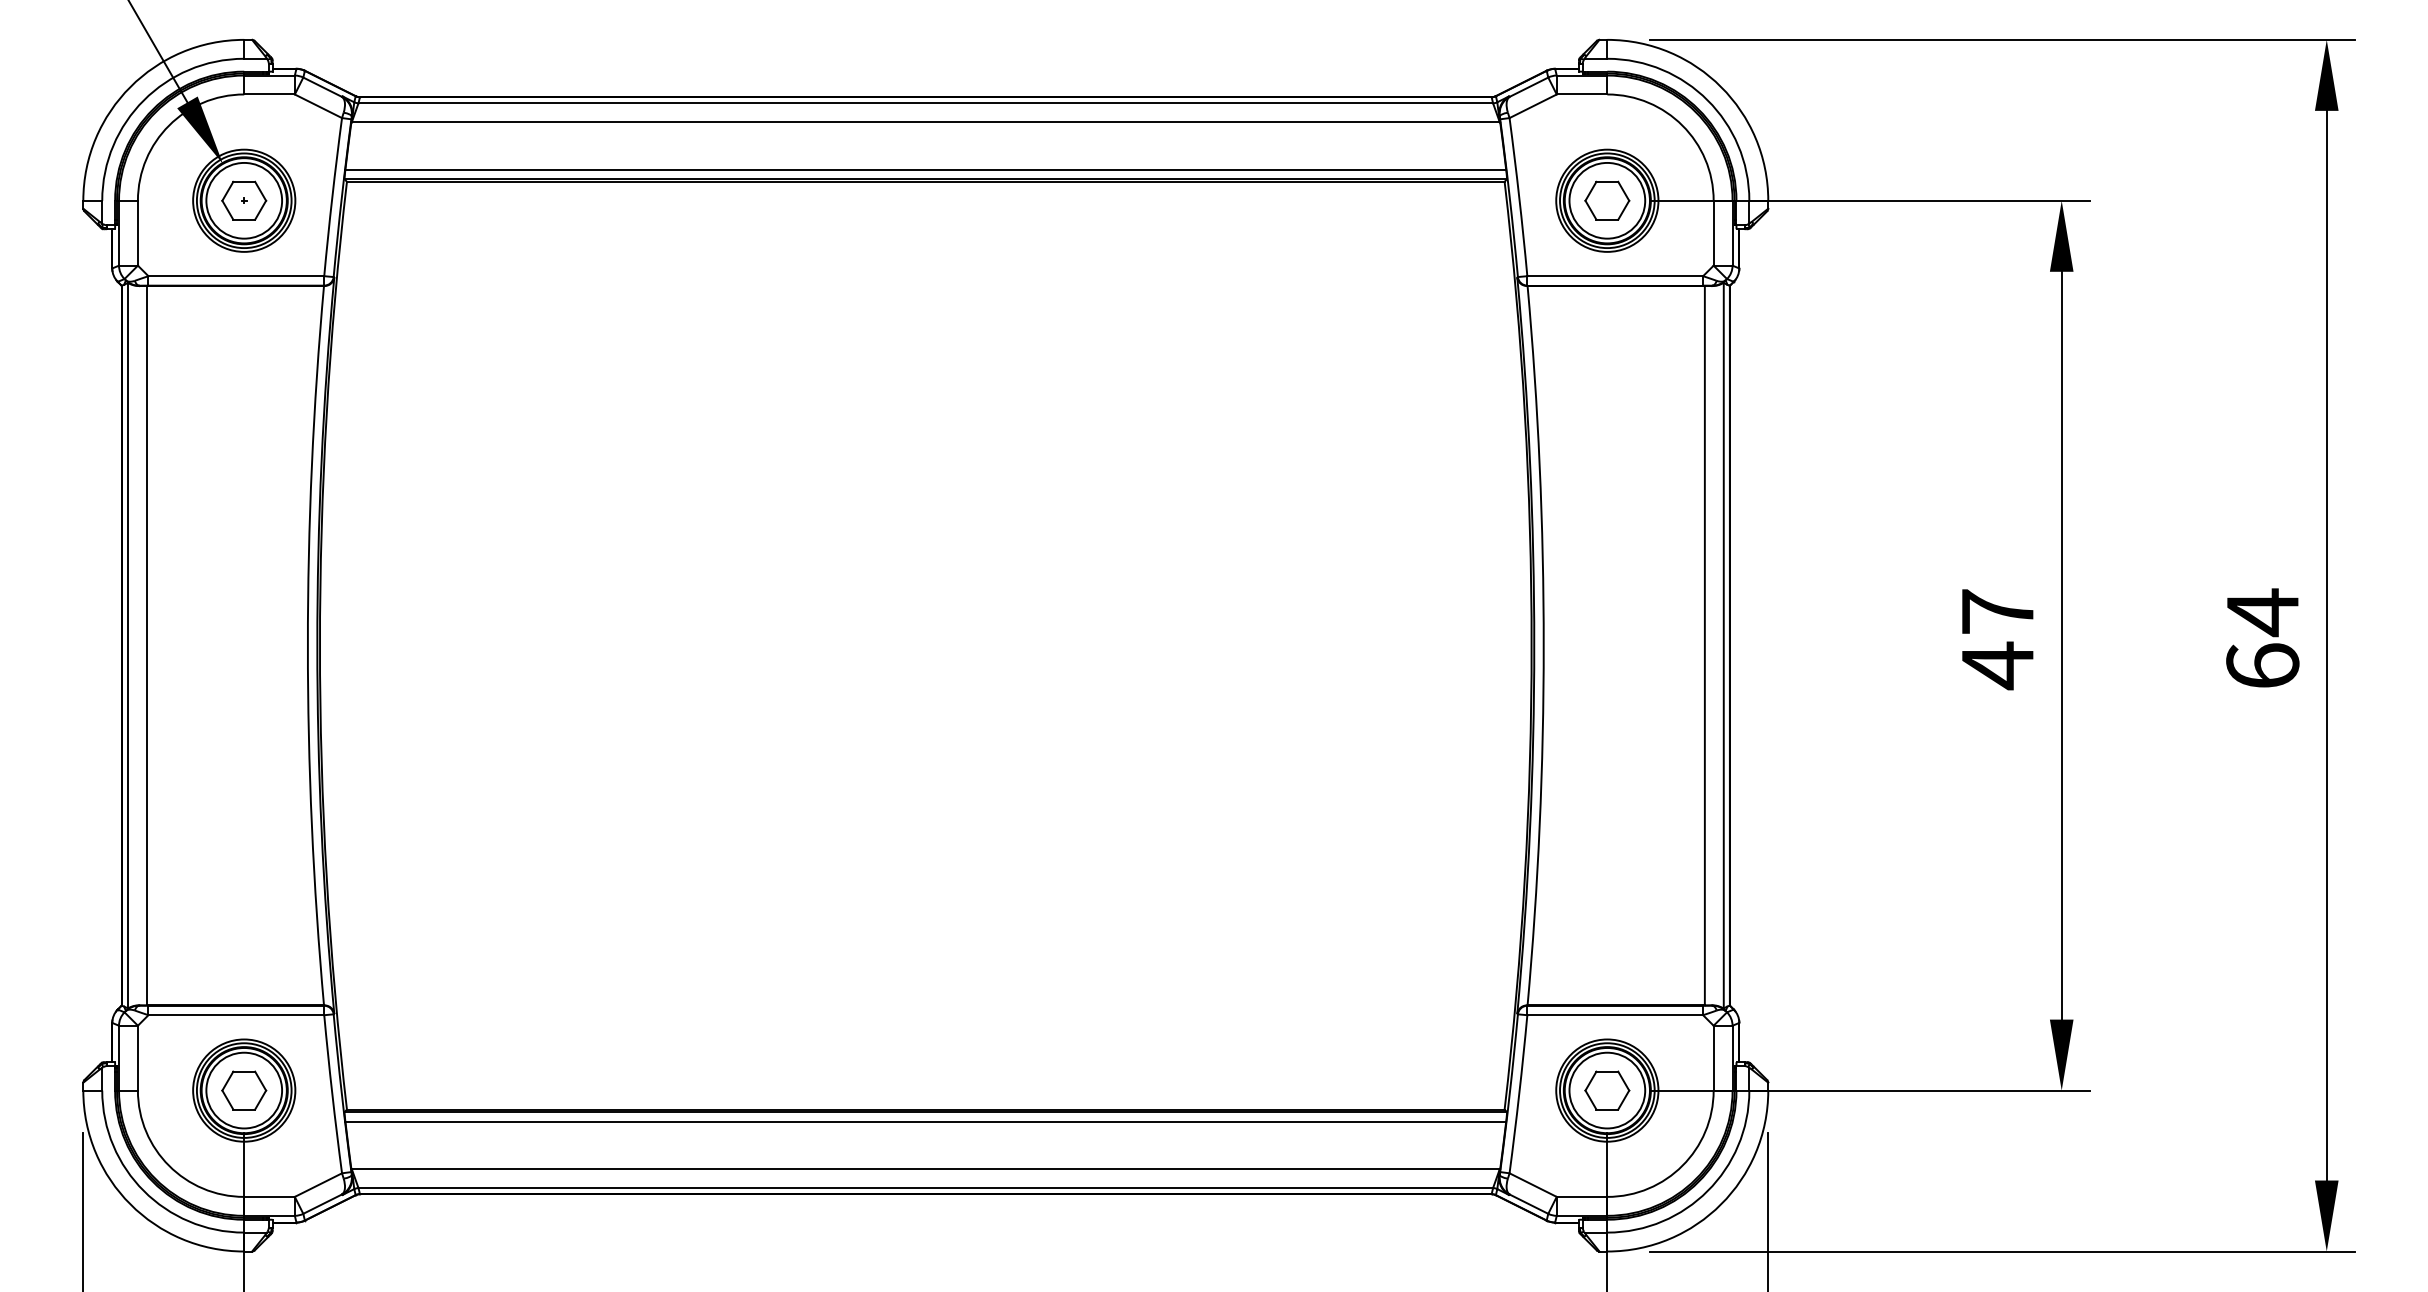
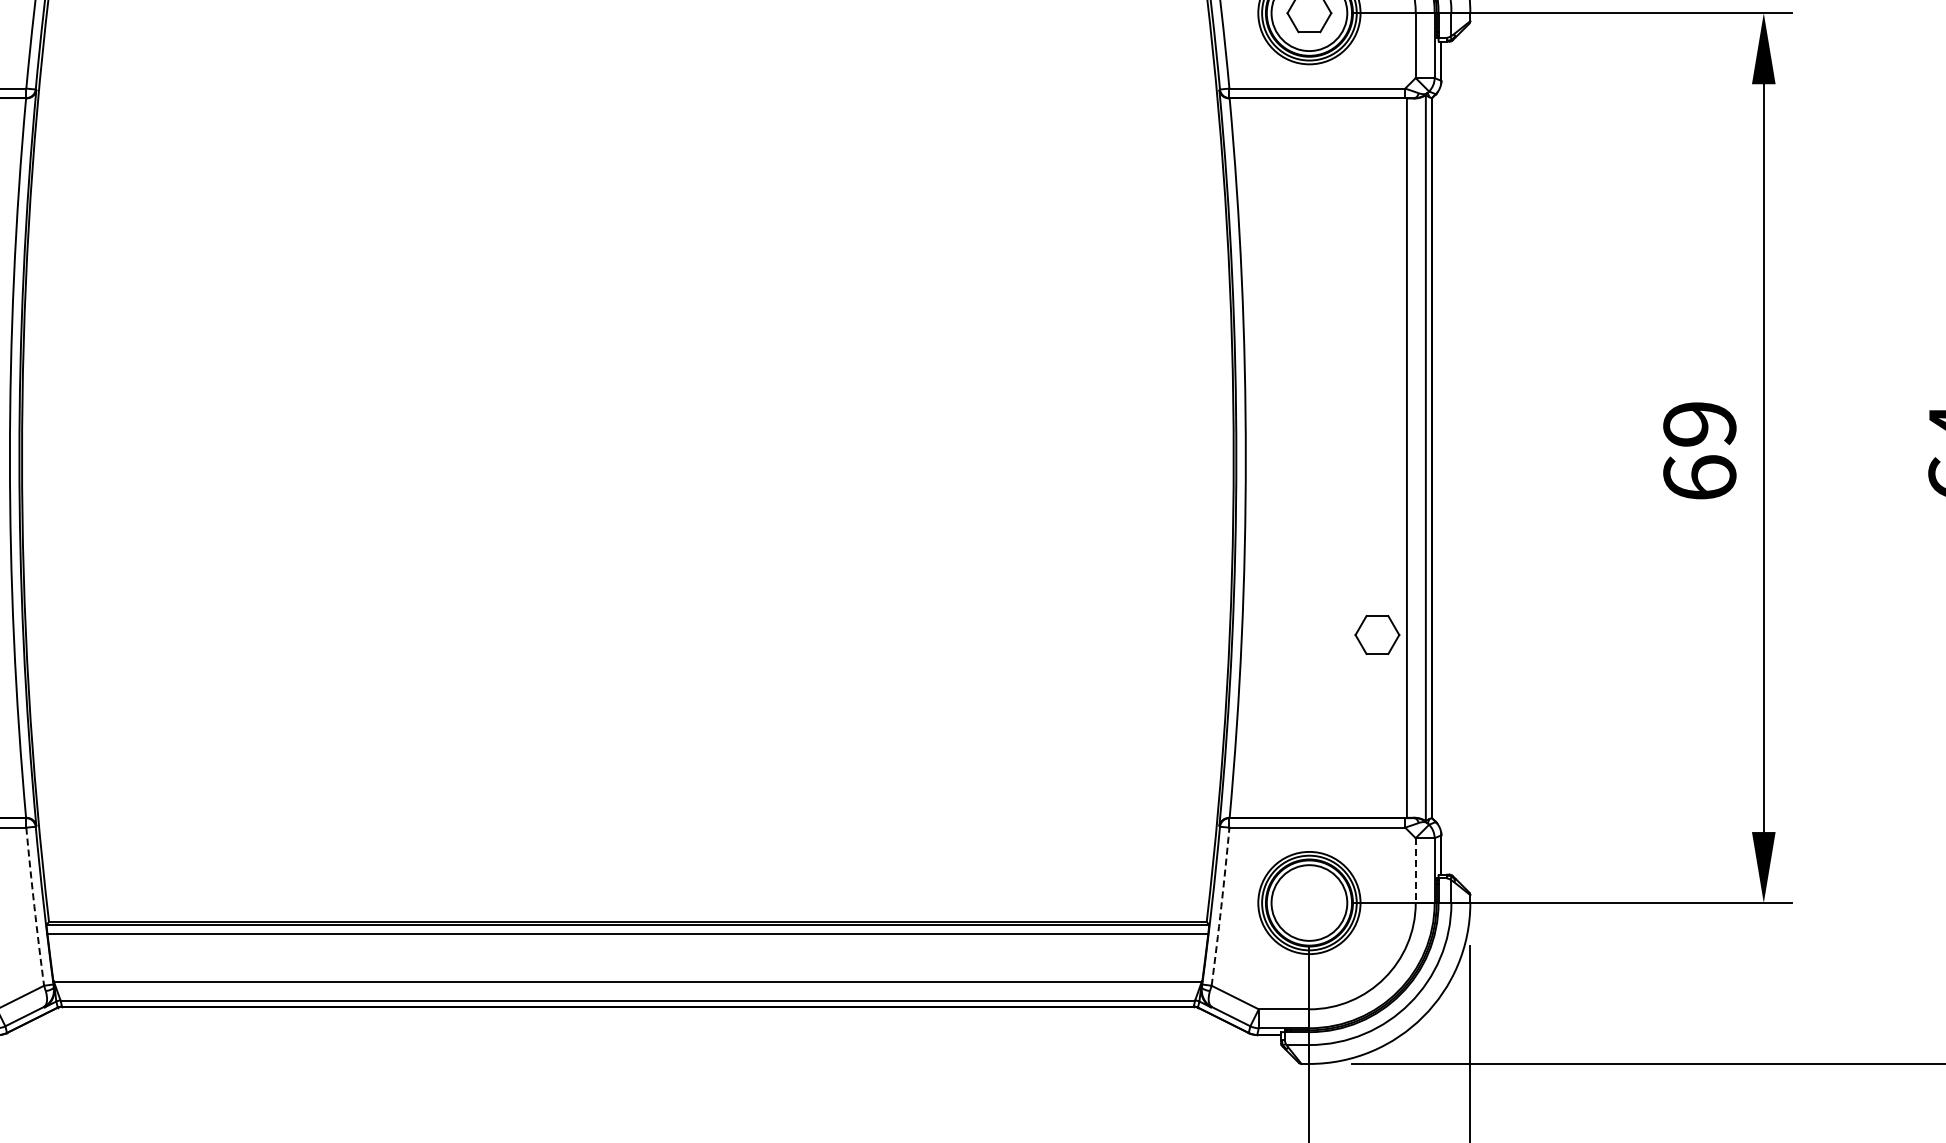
text: (1997, 639) -> (1699, 451), 47 -> 69
line: (1713, 1058) -> (1415, 870), solid -> dashed
part: (1607, 1090) -> (1377, 634), moved
arc: (332, 1094) -> (34, 906), solid -> dashed
arc: (1519, 1094) -> (1221, 906), solid -> dashed

